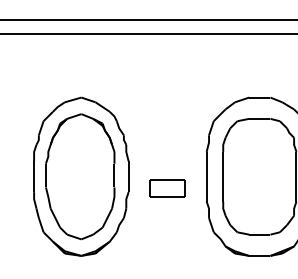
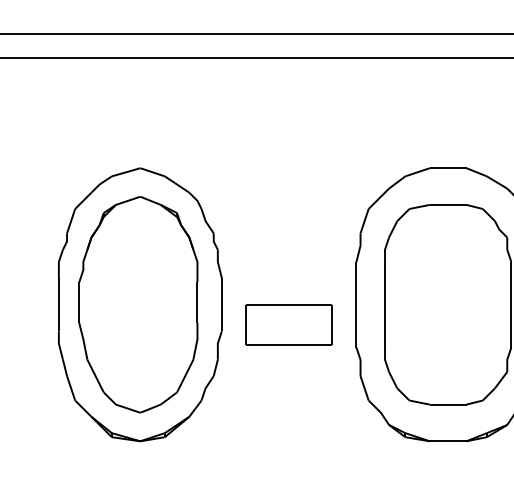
part: (167, 188) -> (288, 325), size x1.4

